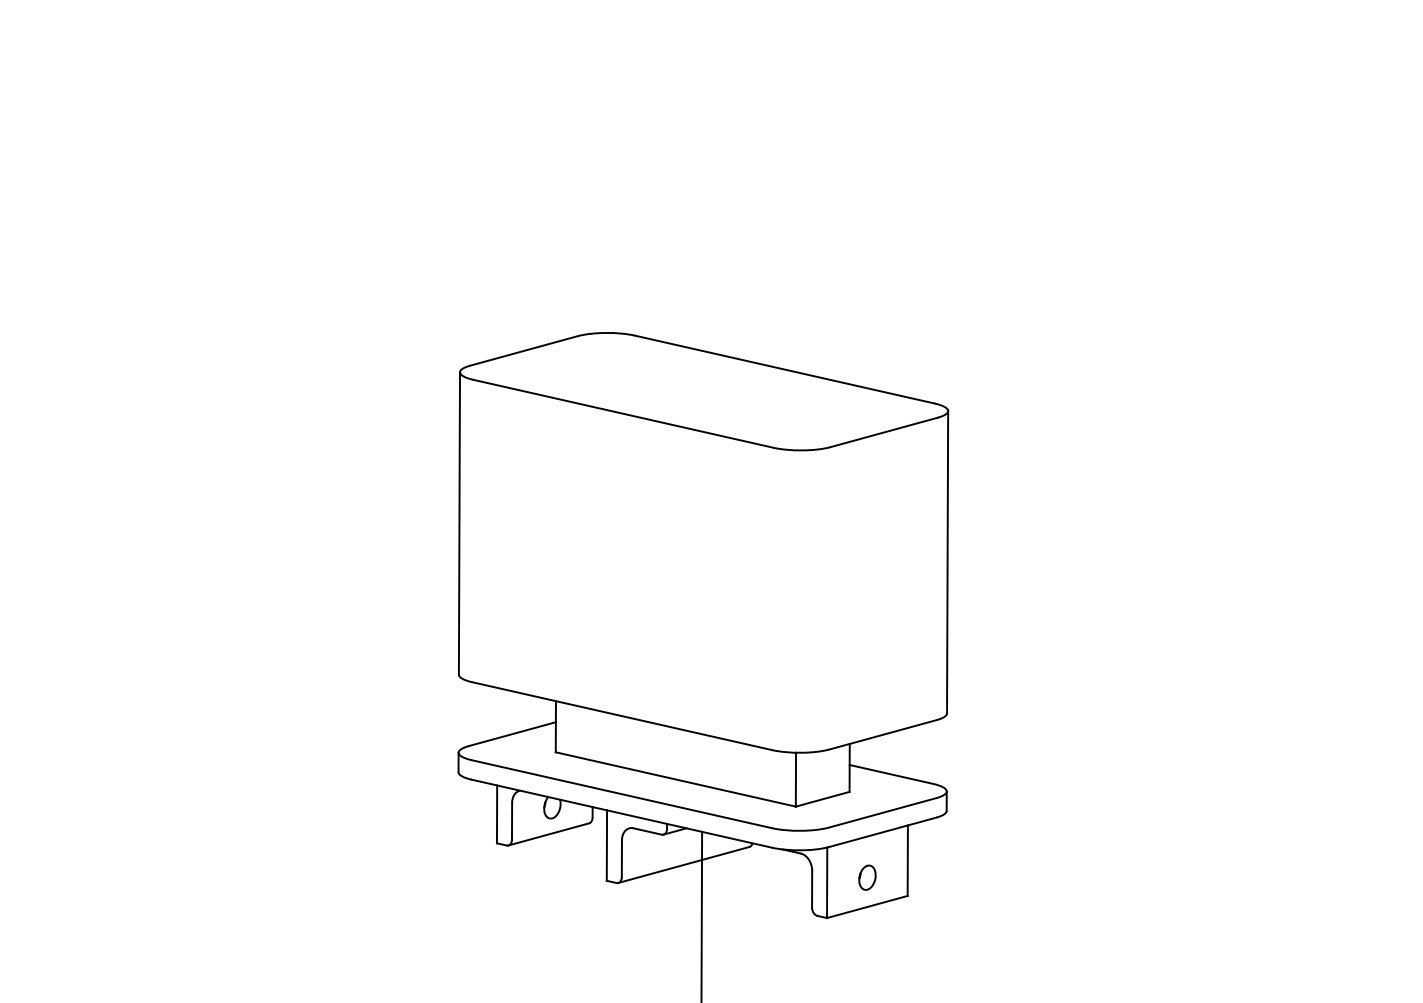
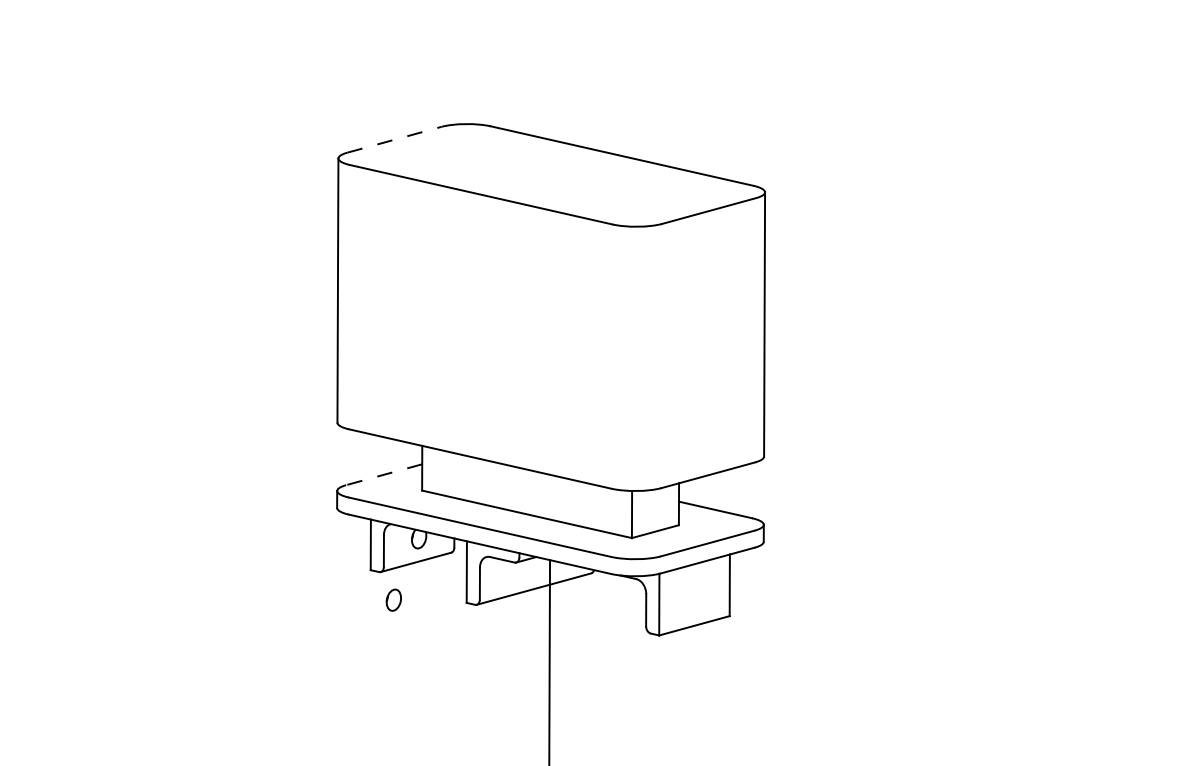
line: (524, 350) -> (394, 139), solid -> dashed
line: (511, 734) -> (383, 475), solid -> dashed
part: (867, 877) -> (393, 600), moved

